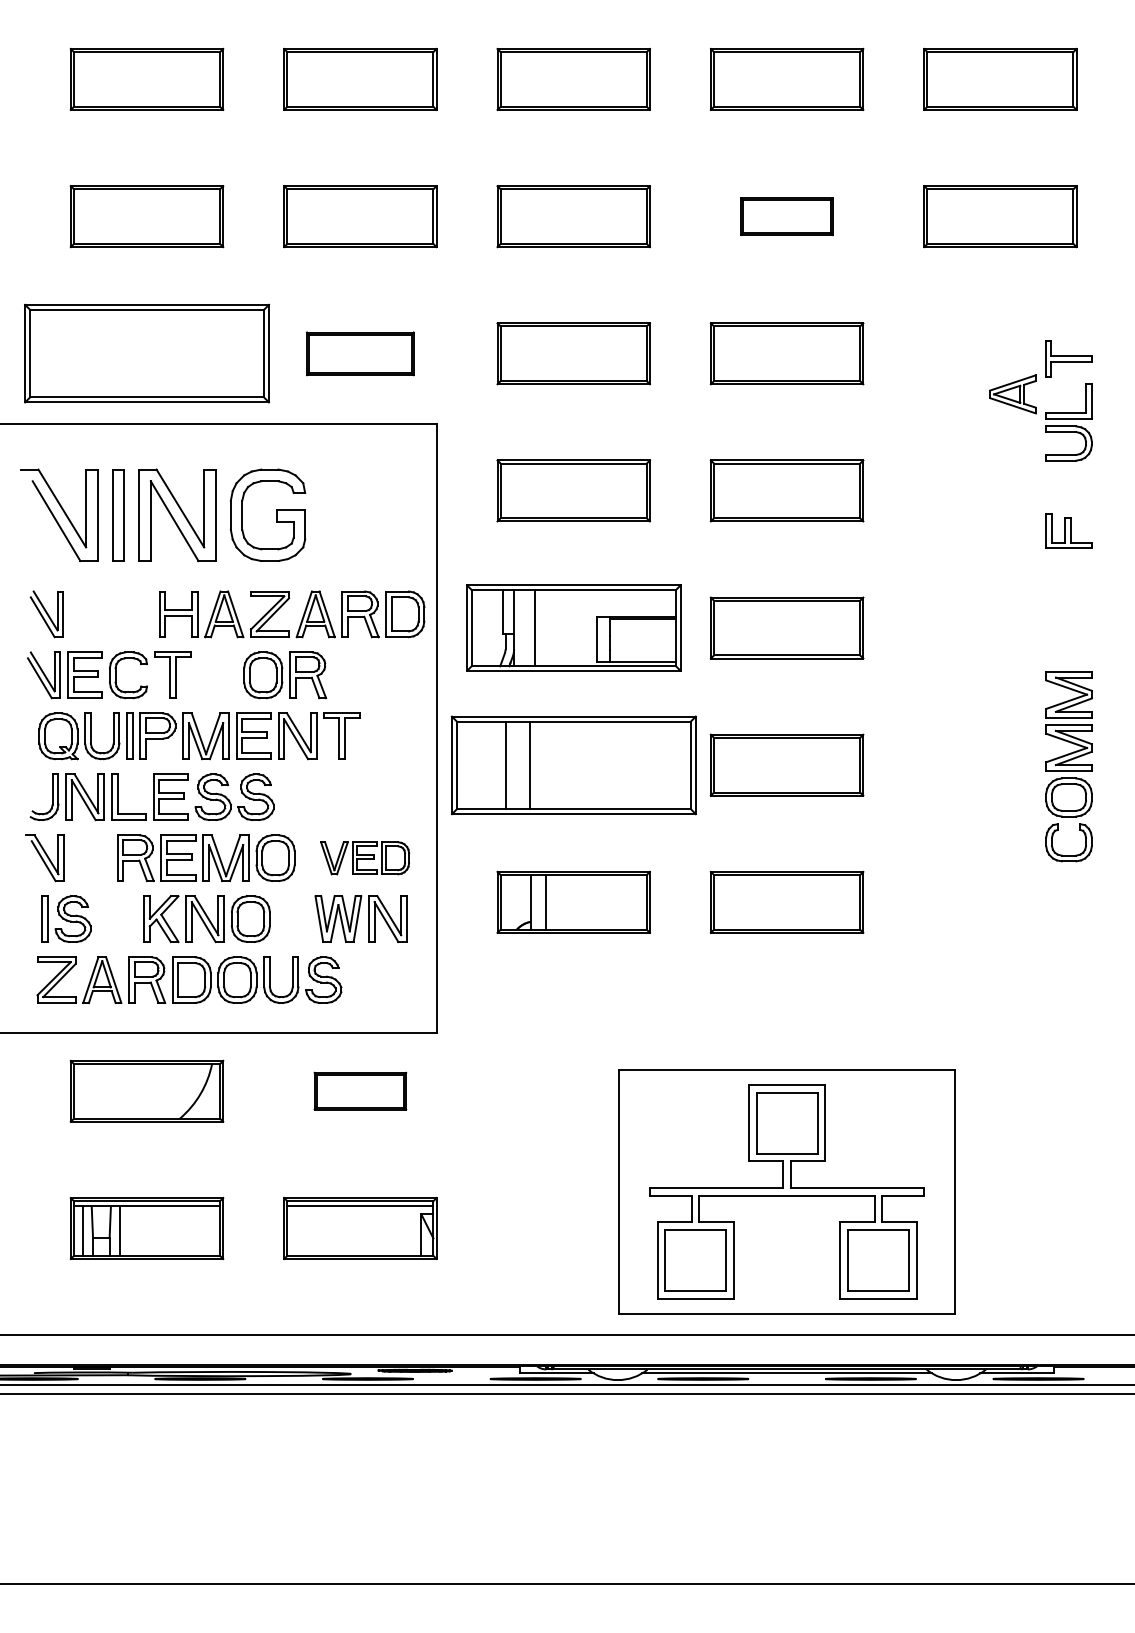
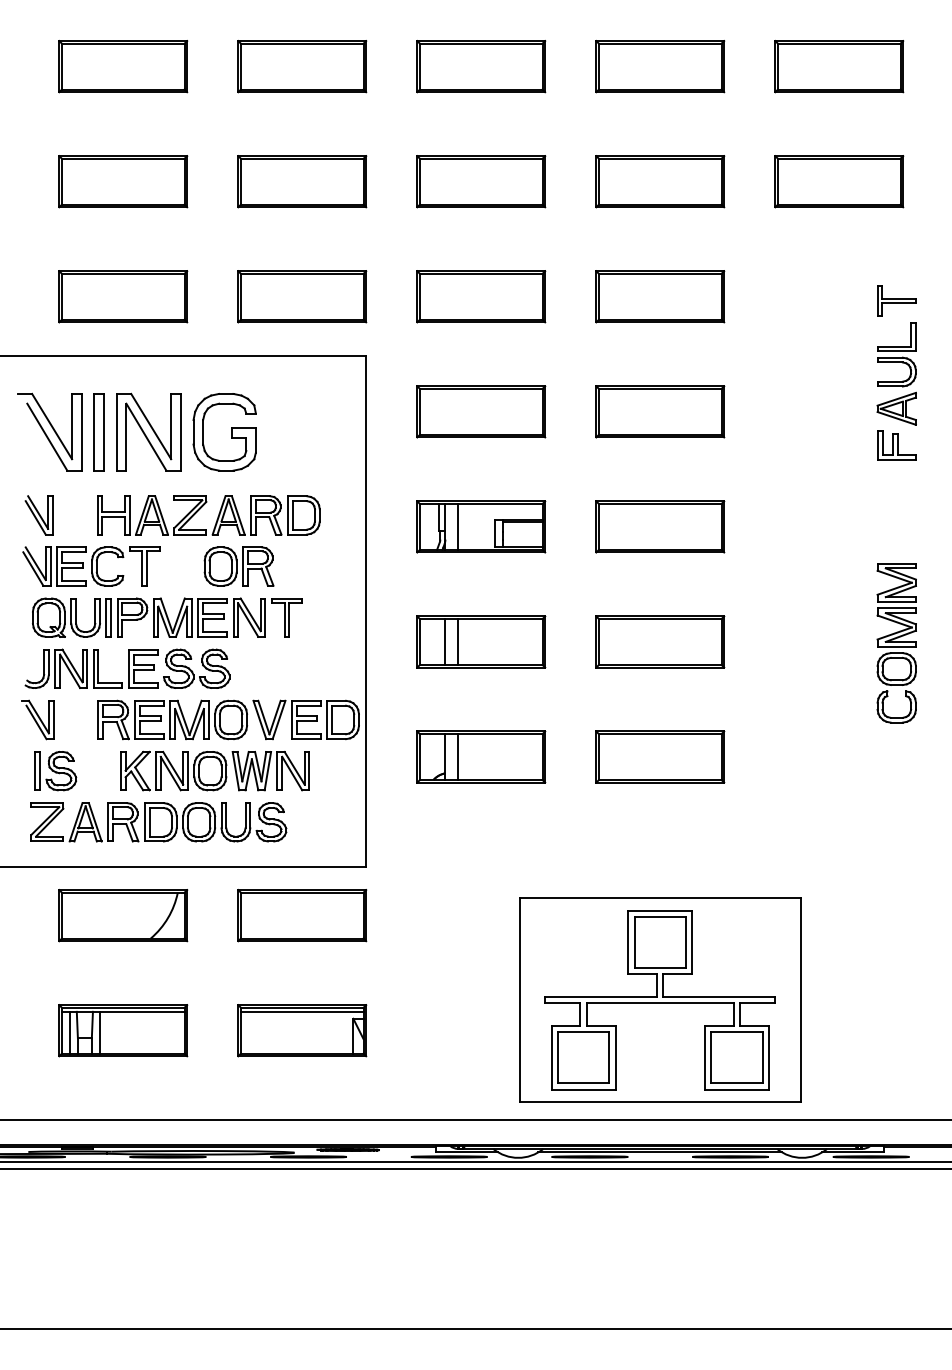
part: (786, 216) -> (659, 181), size x1.67
part: (146, 353) -> (122, 296), size x0.62
part: (360, 353) -> (302, 296), size x1.43
part: (1012, 394) -> (896, 408), moved
part: (302, 616) -> (217, 517), moved
part: (573, 627) -> (481, 526), size x0.71
part: (573, 764) -> (481, 641), size x0.62
part: (364, 858) -> (305, 720), size x1.43
part: (360, 918) -> (270, 770), moved
part: (360, 1090) -> (302, 914), size x1.67

